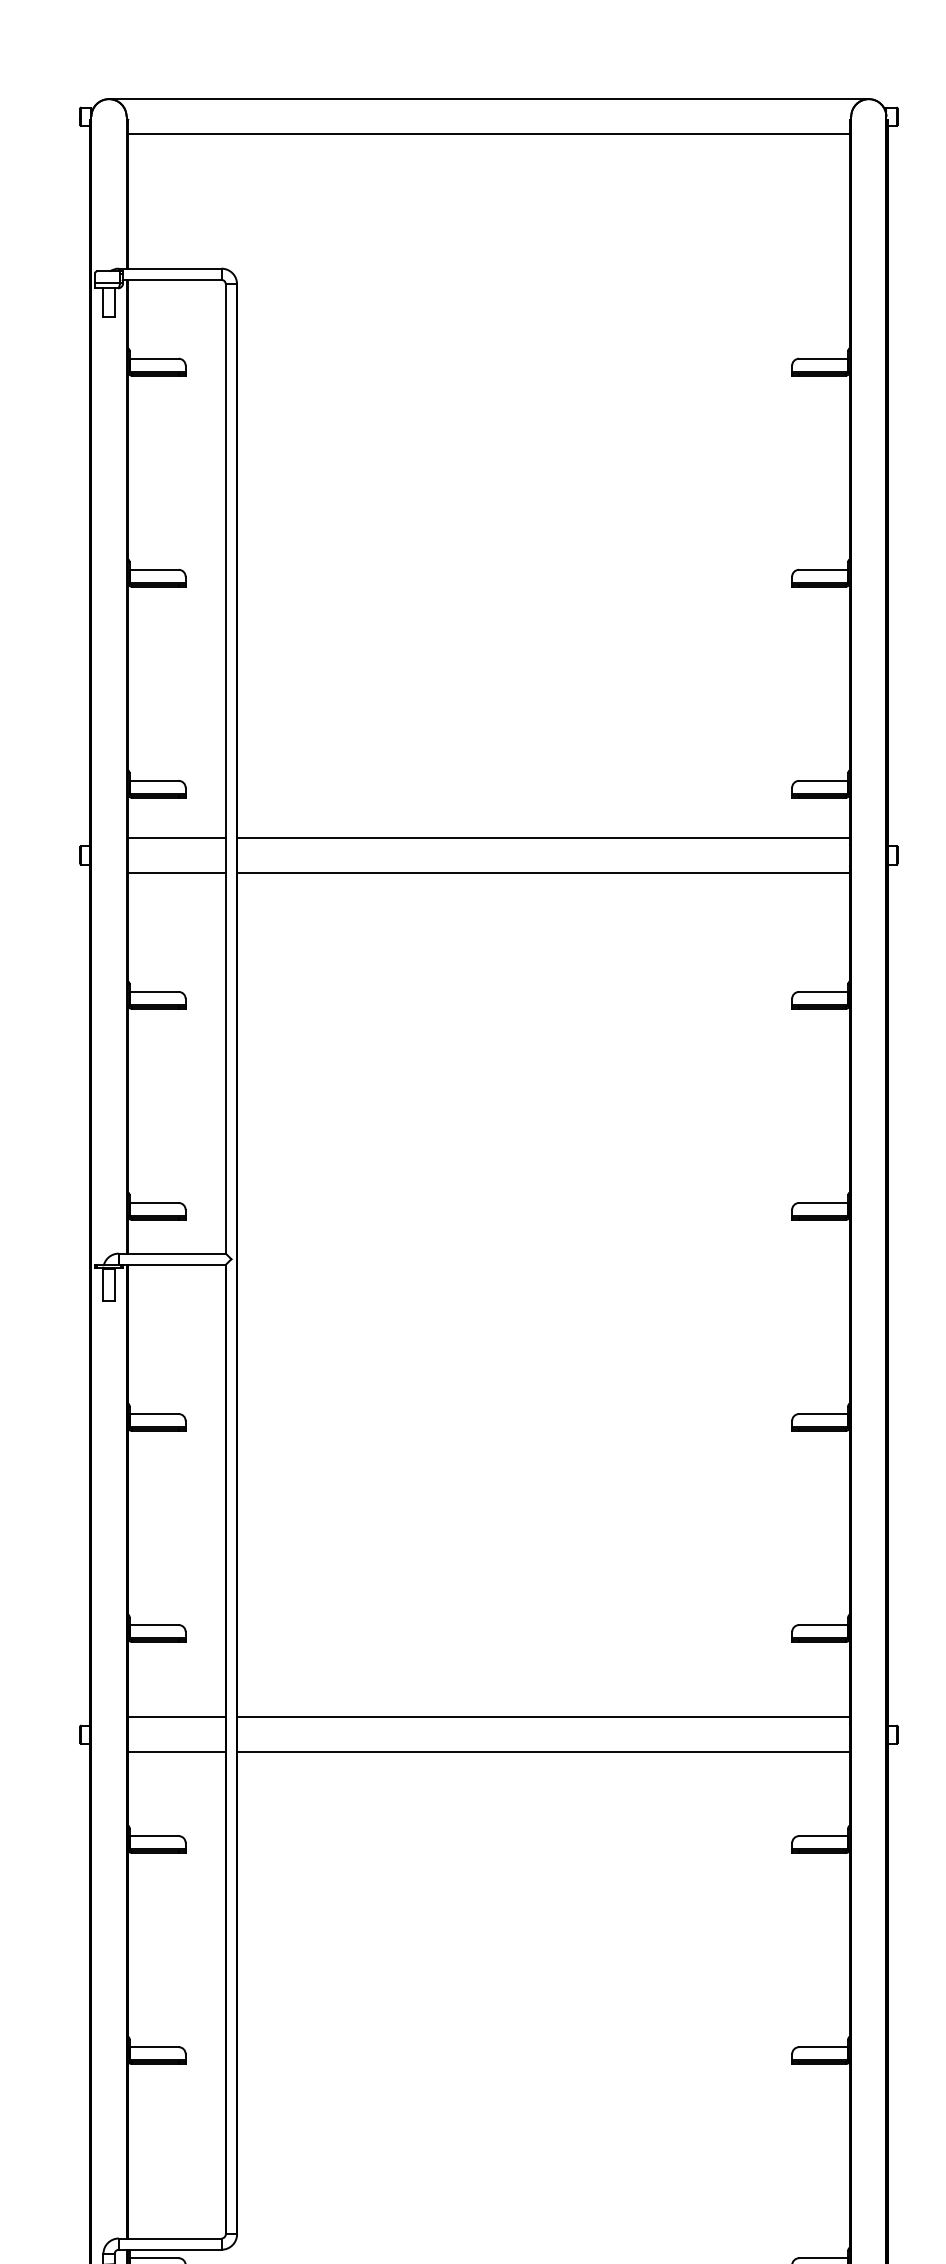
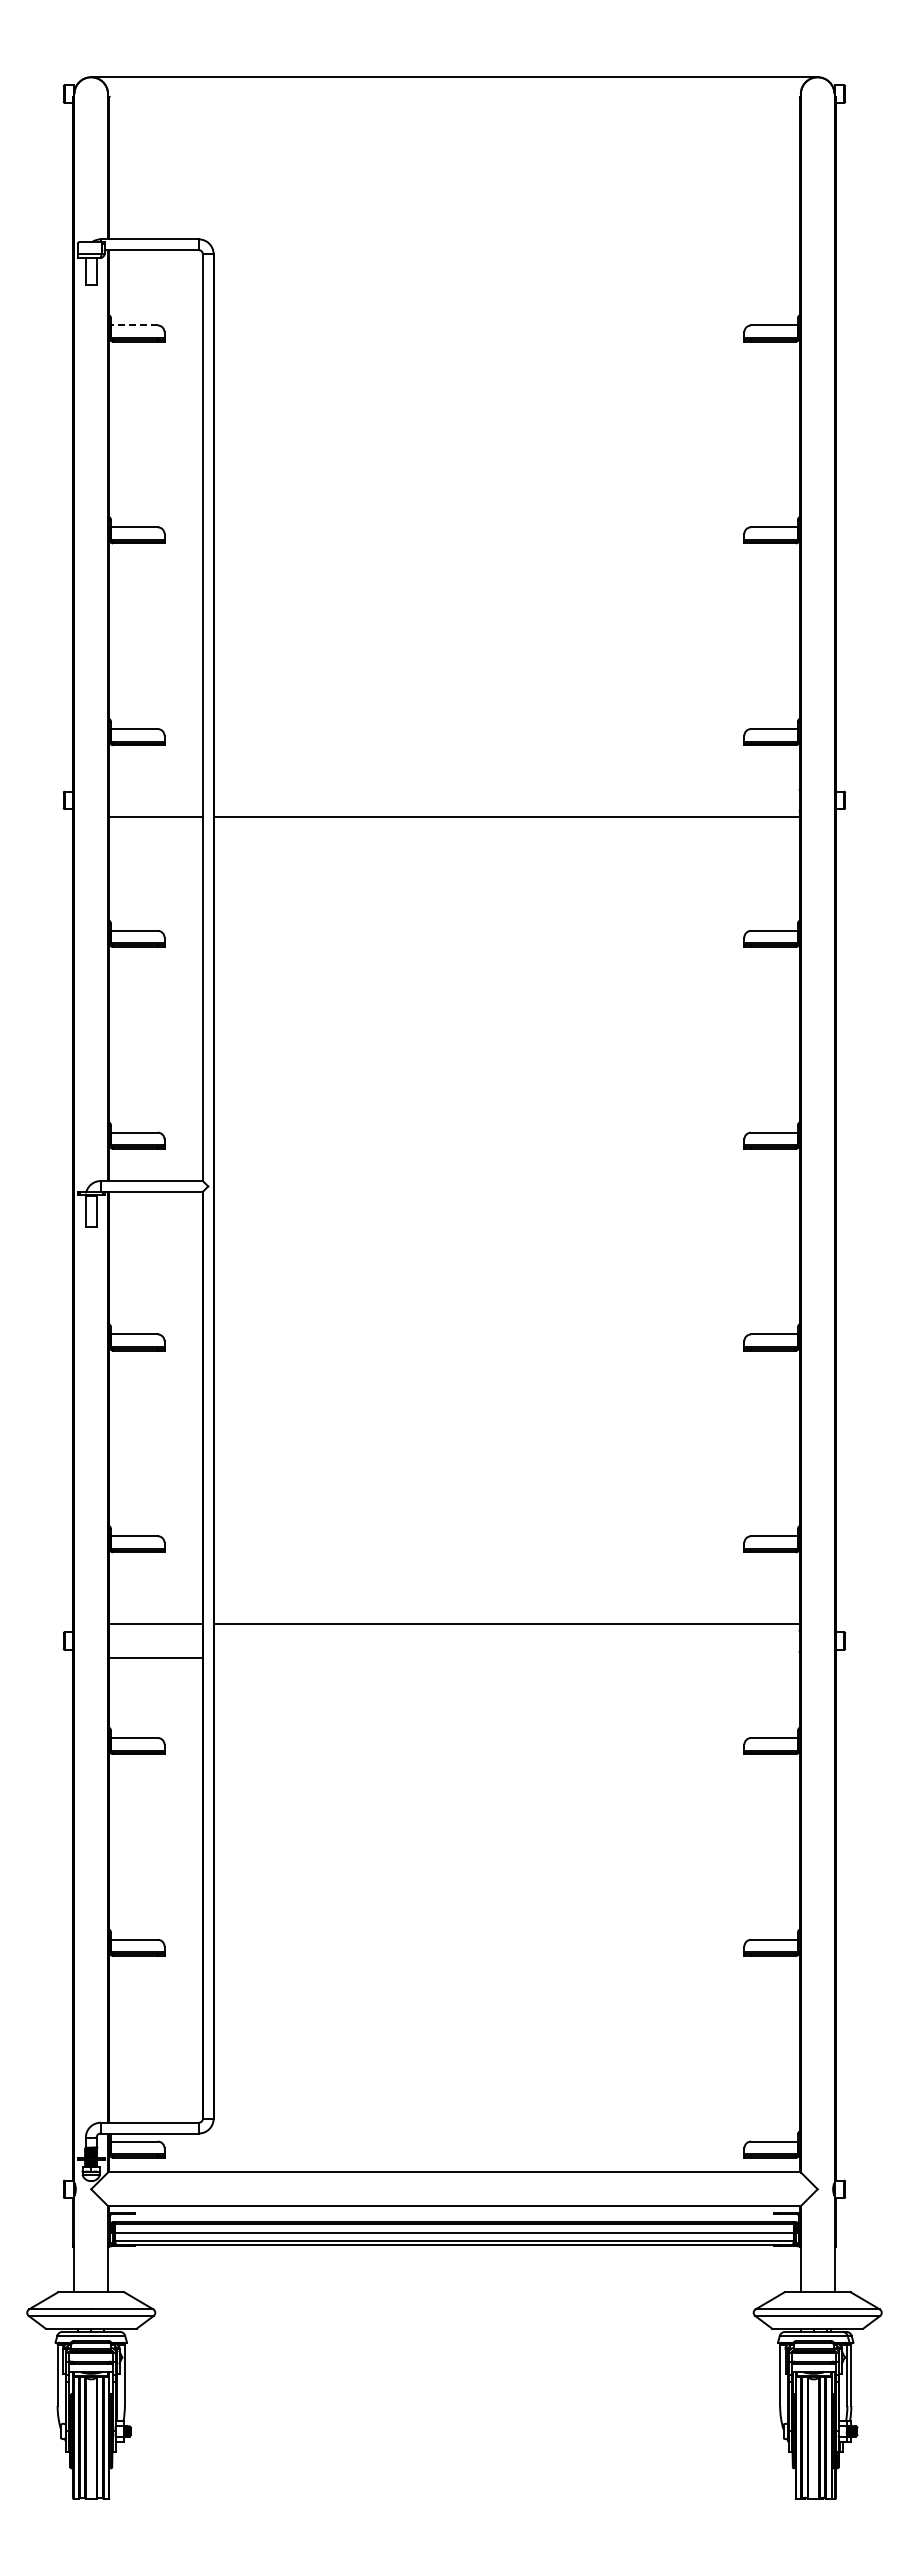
line: (488, 133) -> (454, 110), removed
line: (153, 358) -> (133, 325), solid -> dashed
line: (176, 837) -> (155, 783), removed
line: (543, 837) -> (506, 783), removed
line: (543, 1751) -> (506, 1657), removed

